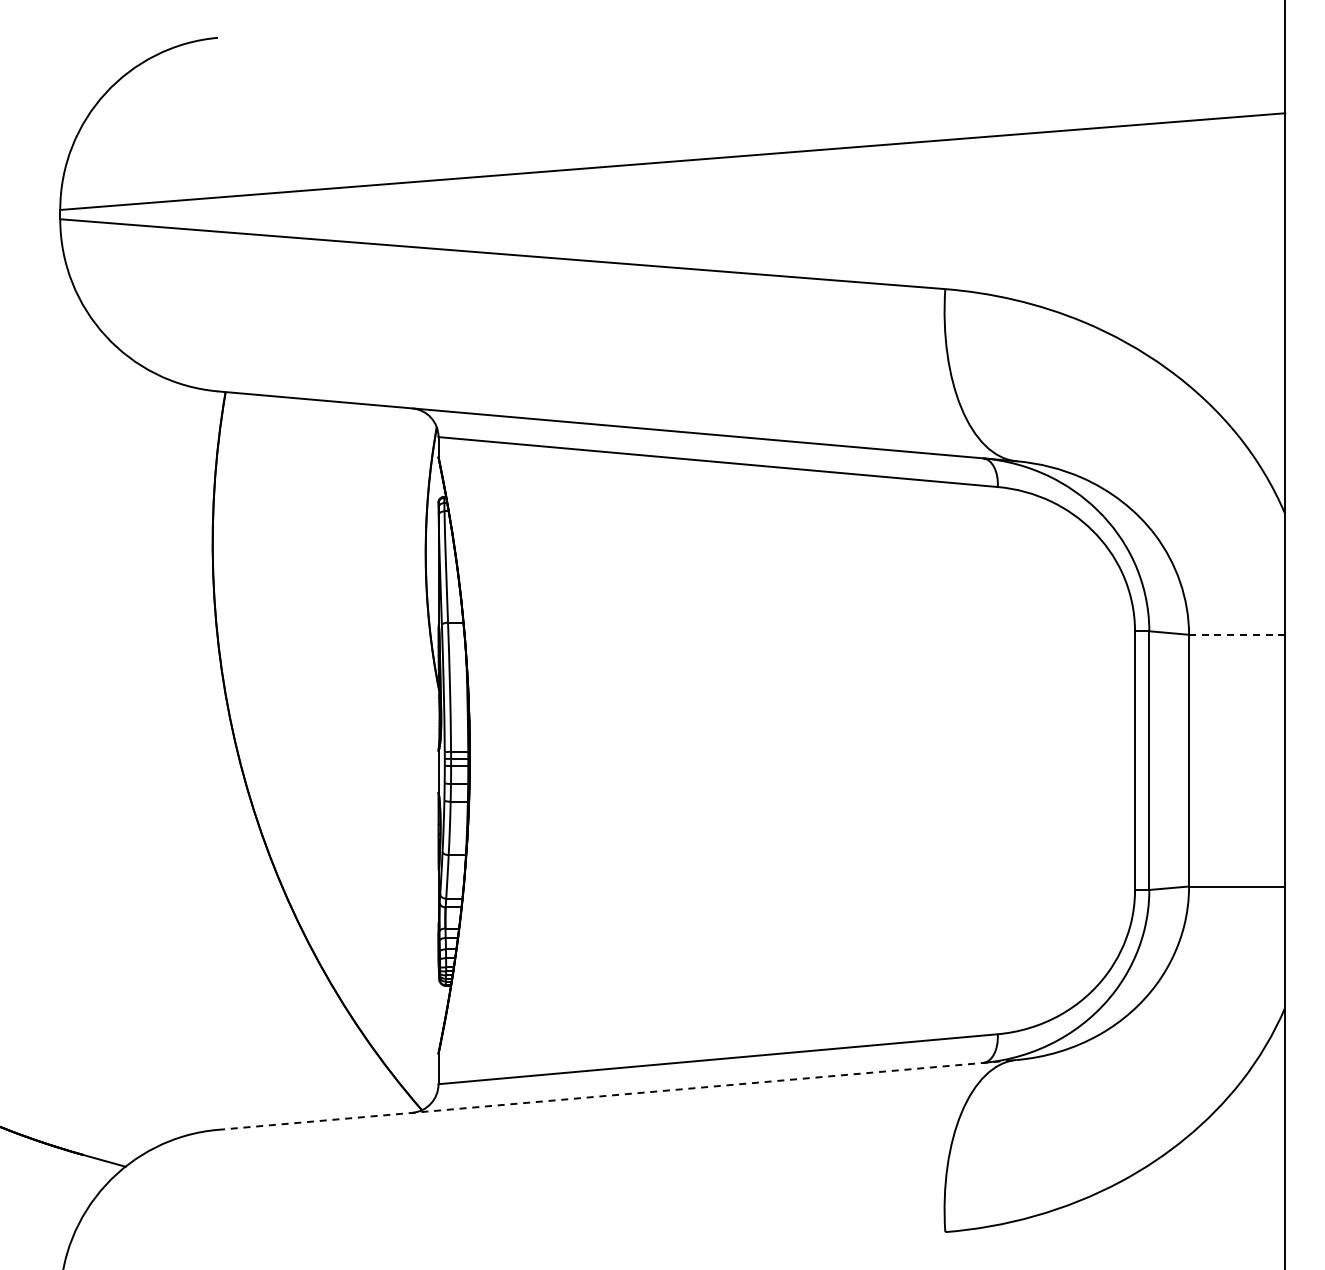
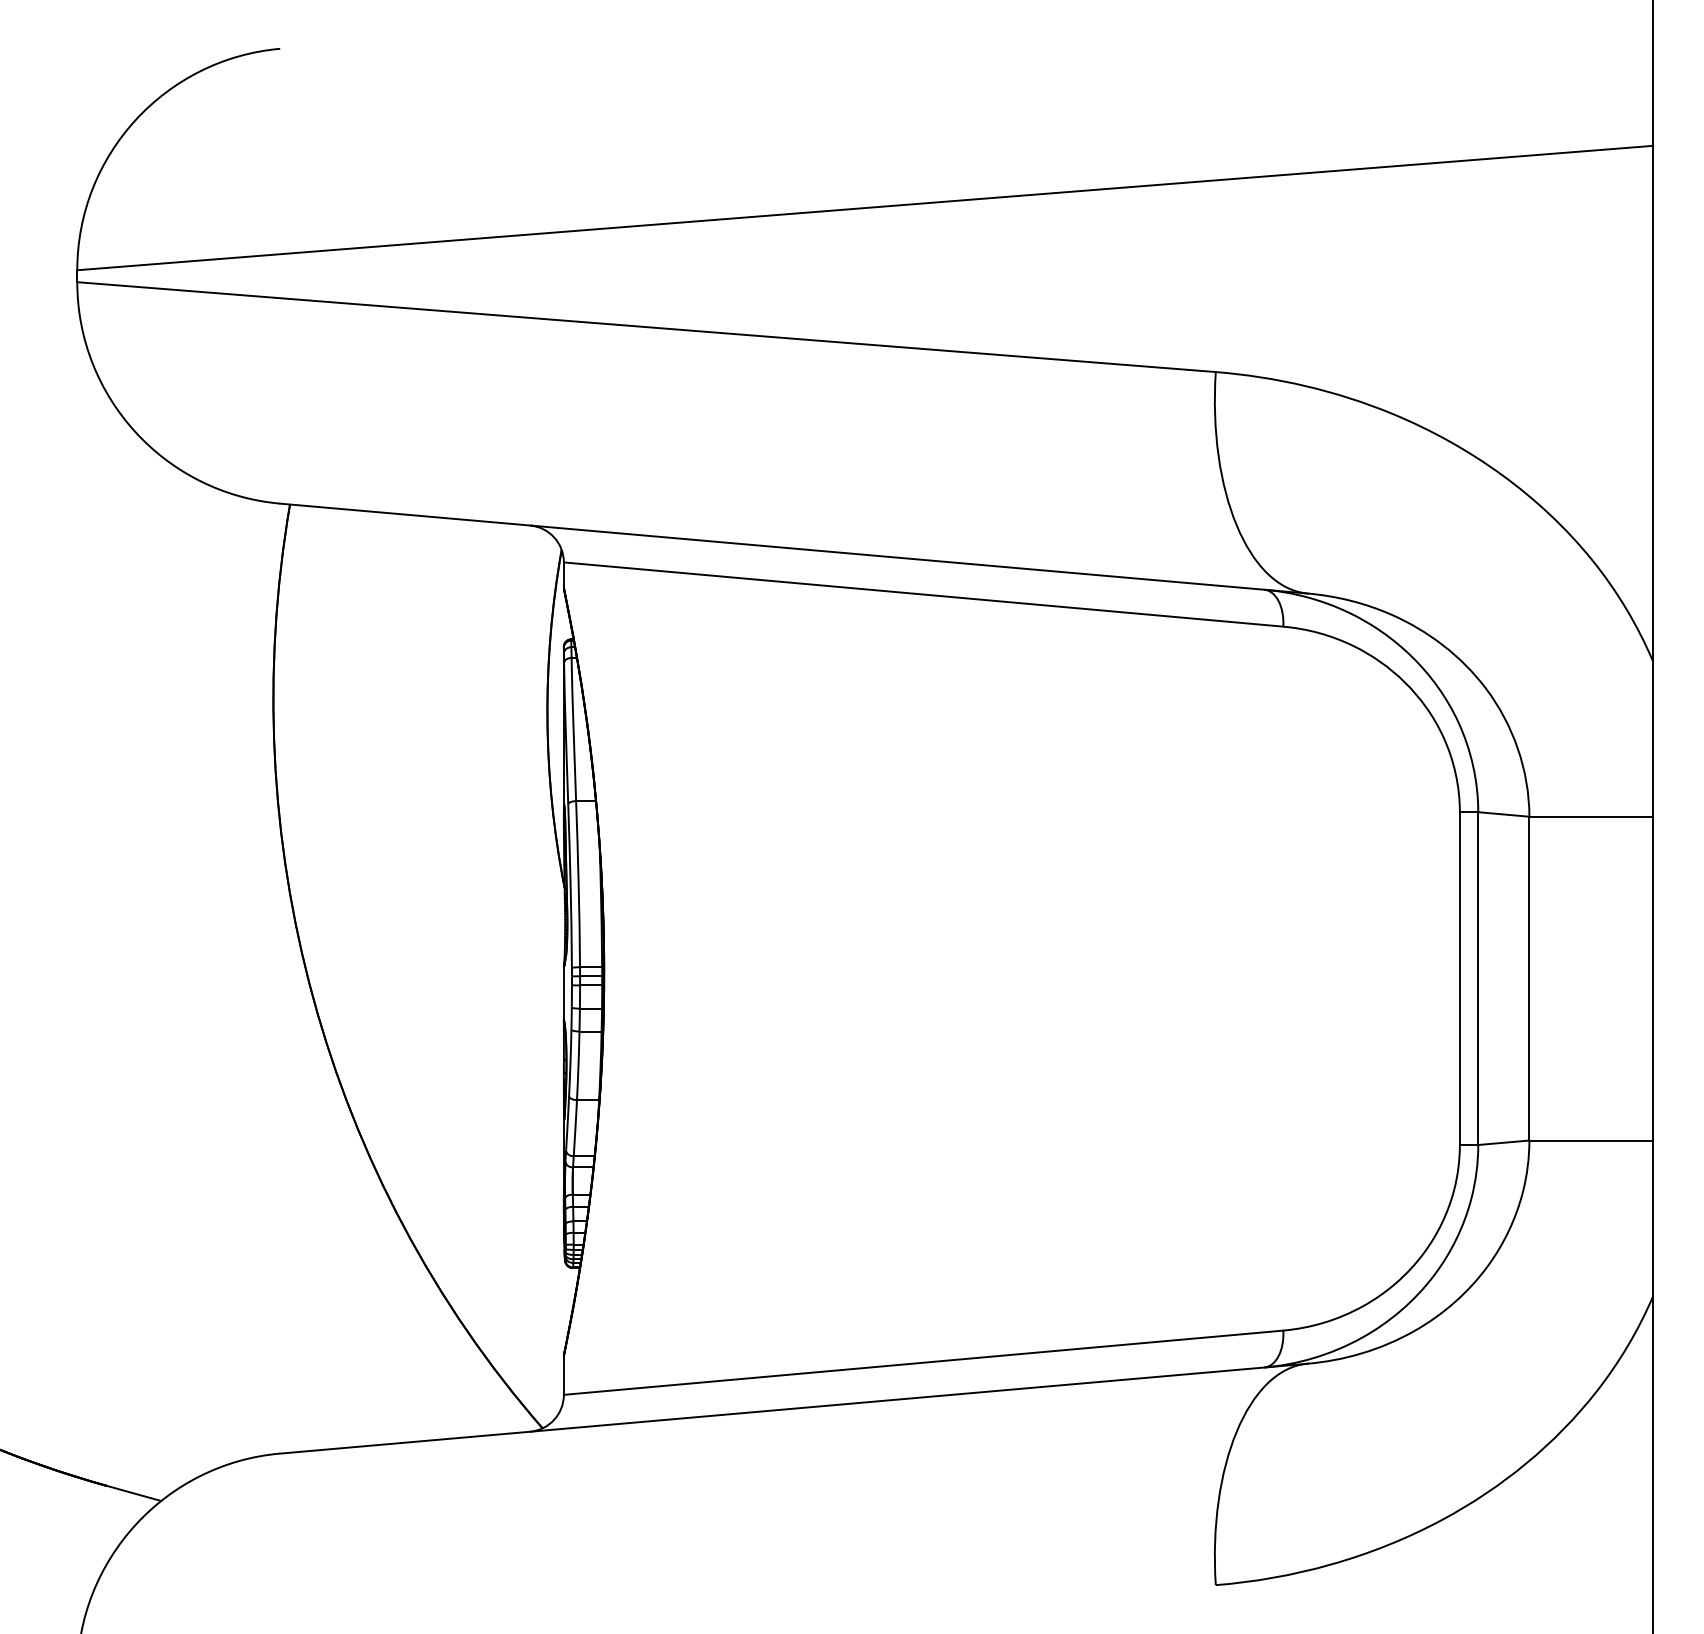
line: (1236, 634) -> (1590, 816), dashed -> solid
line: (617, 1094) -> (794, 1408), dashed -> solid

